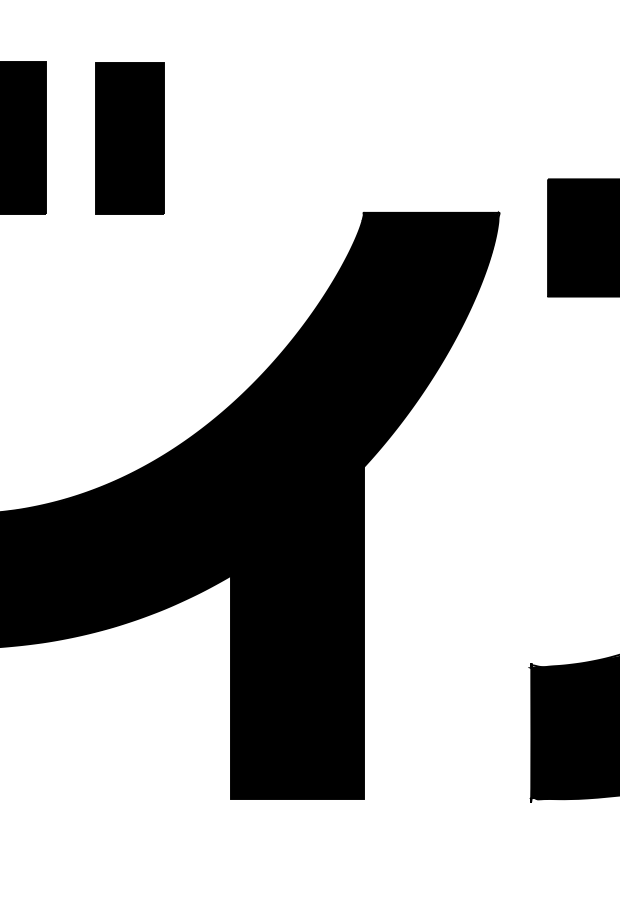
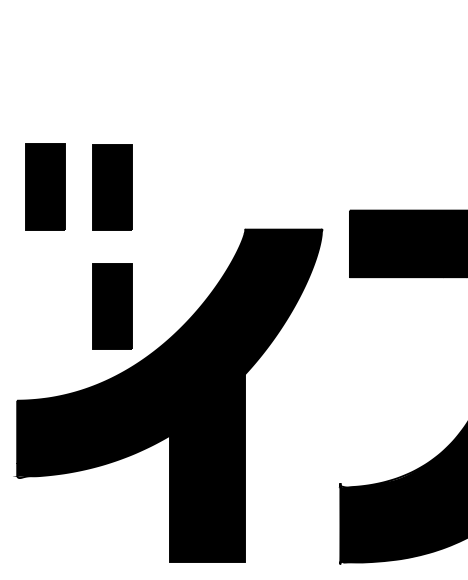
part: (129, 348) -> (112, 306), added

